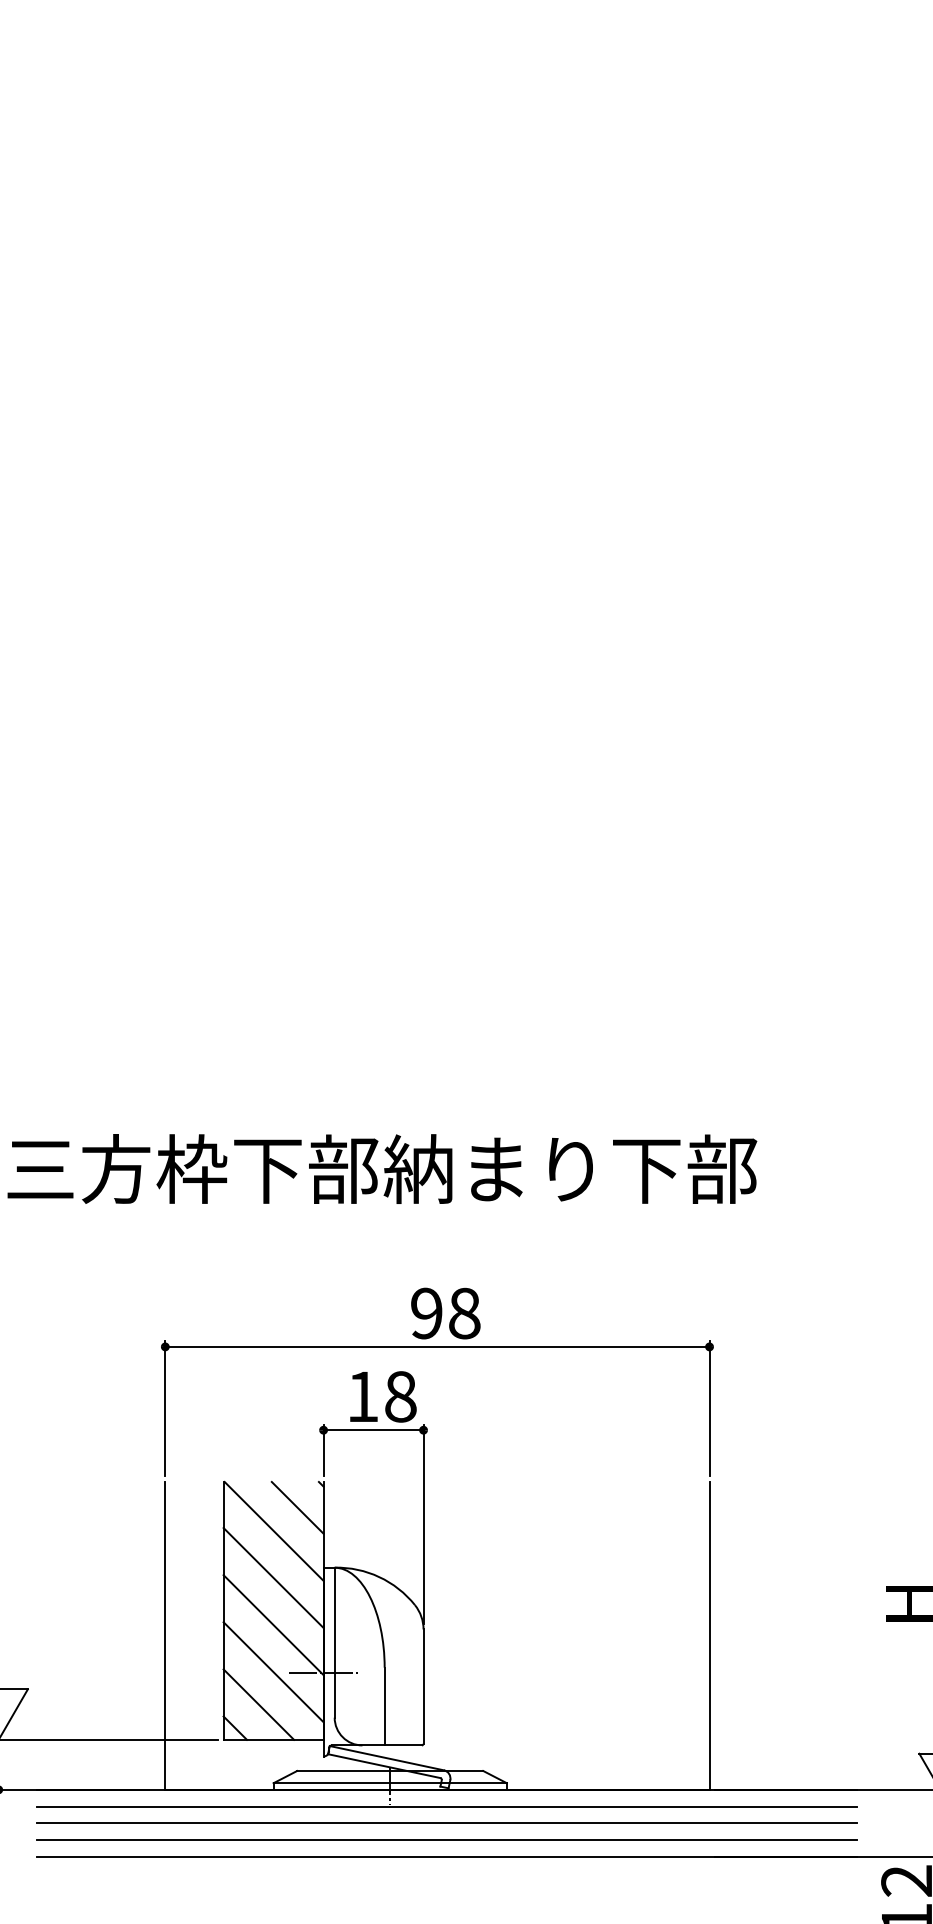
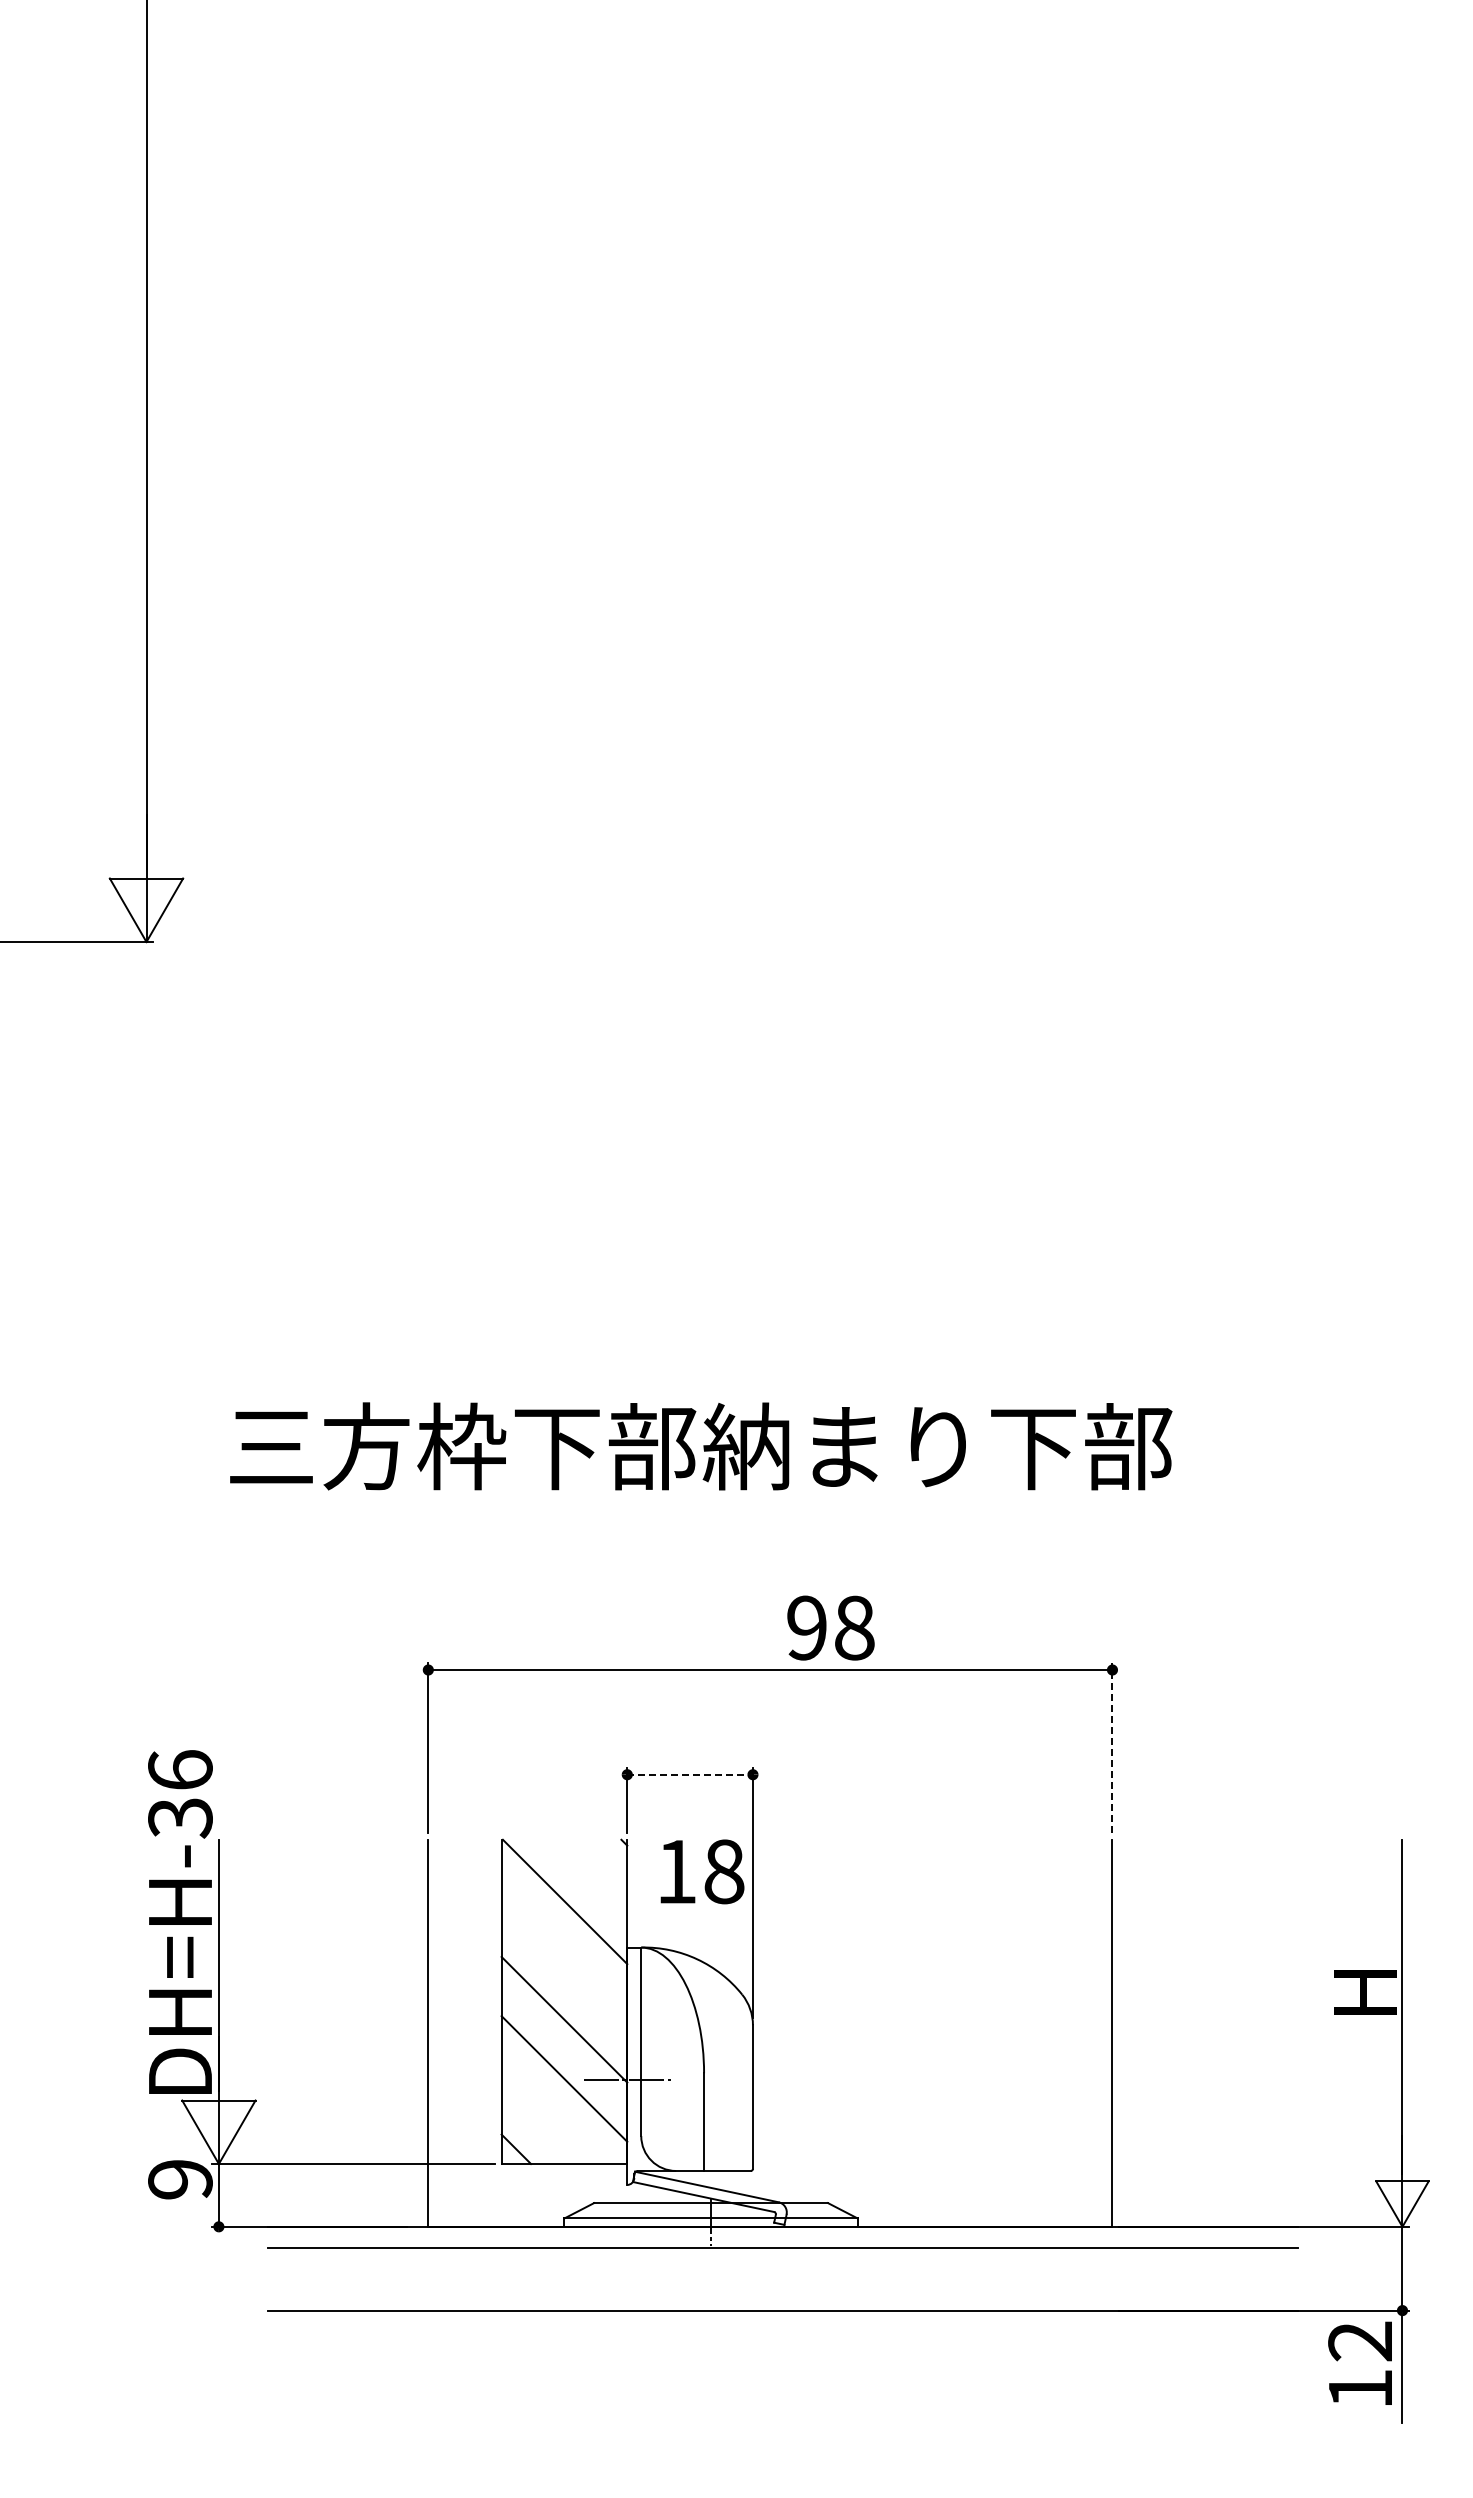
text: (445, 1313) -> (830, 1627), moved
text: (383, 1396) -> (702, 1871), moved
line: (709, 1408) -> (1112, 1747), solid -> dashed
line: (373, 1430) -> (690, 1774), solid -> dashed
line: (297, 1507) -> (594, 1871), removed
line: (273, 1577) -> (564, 1960), removed
line: (258, 1704) -> (545, 2119), removed
line: (447, 1823) -> (782, 2268), removed
line: (447, 1839) -> (782, 2289), removed

